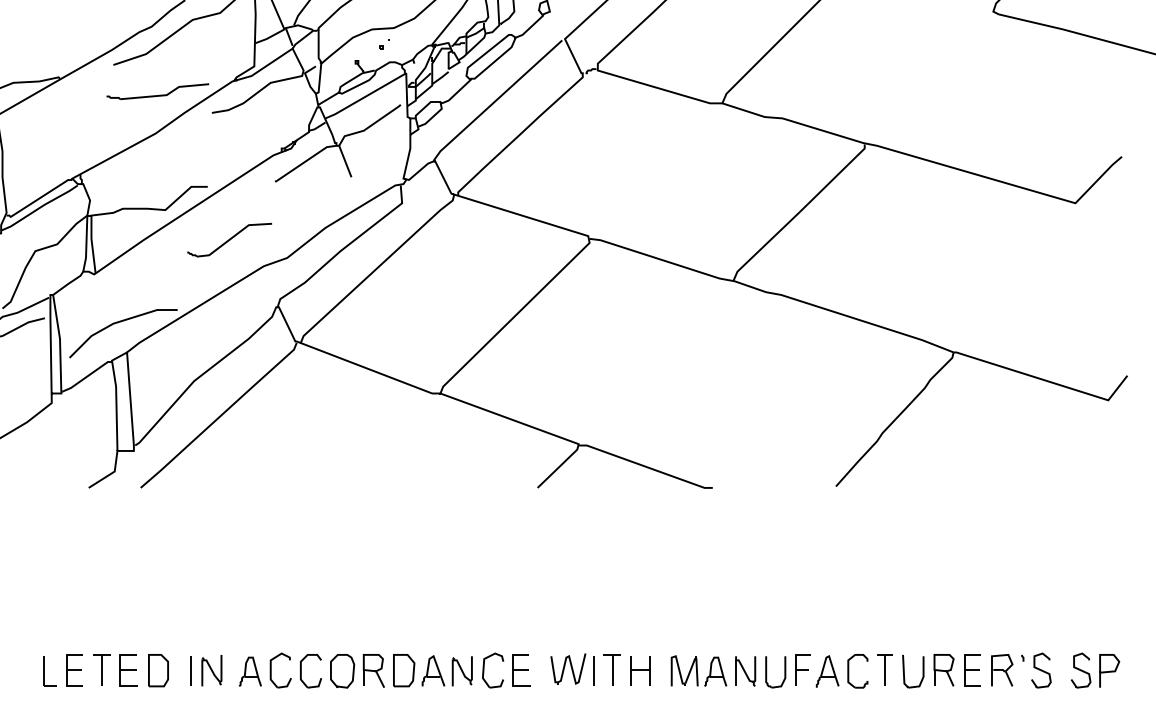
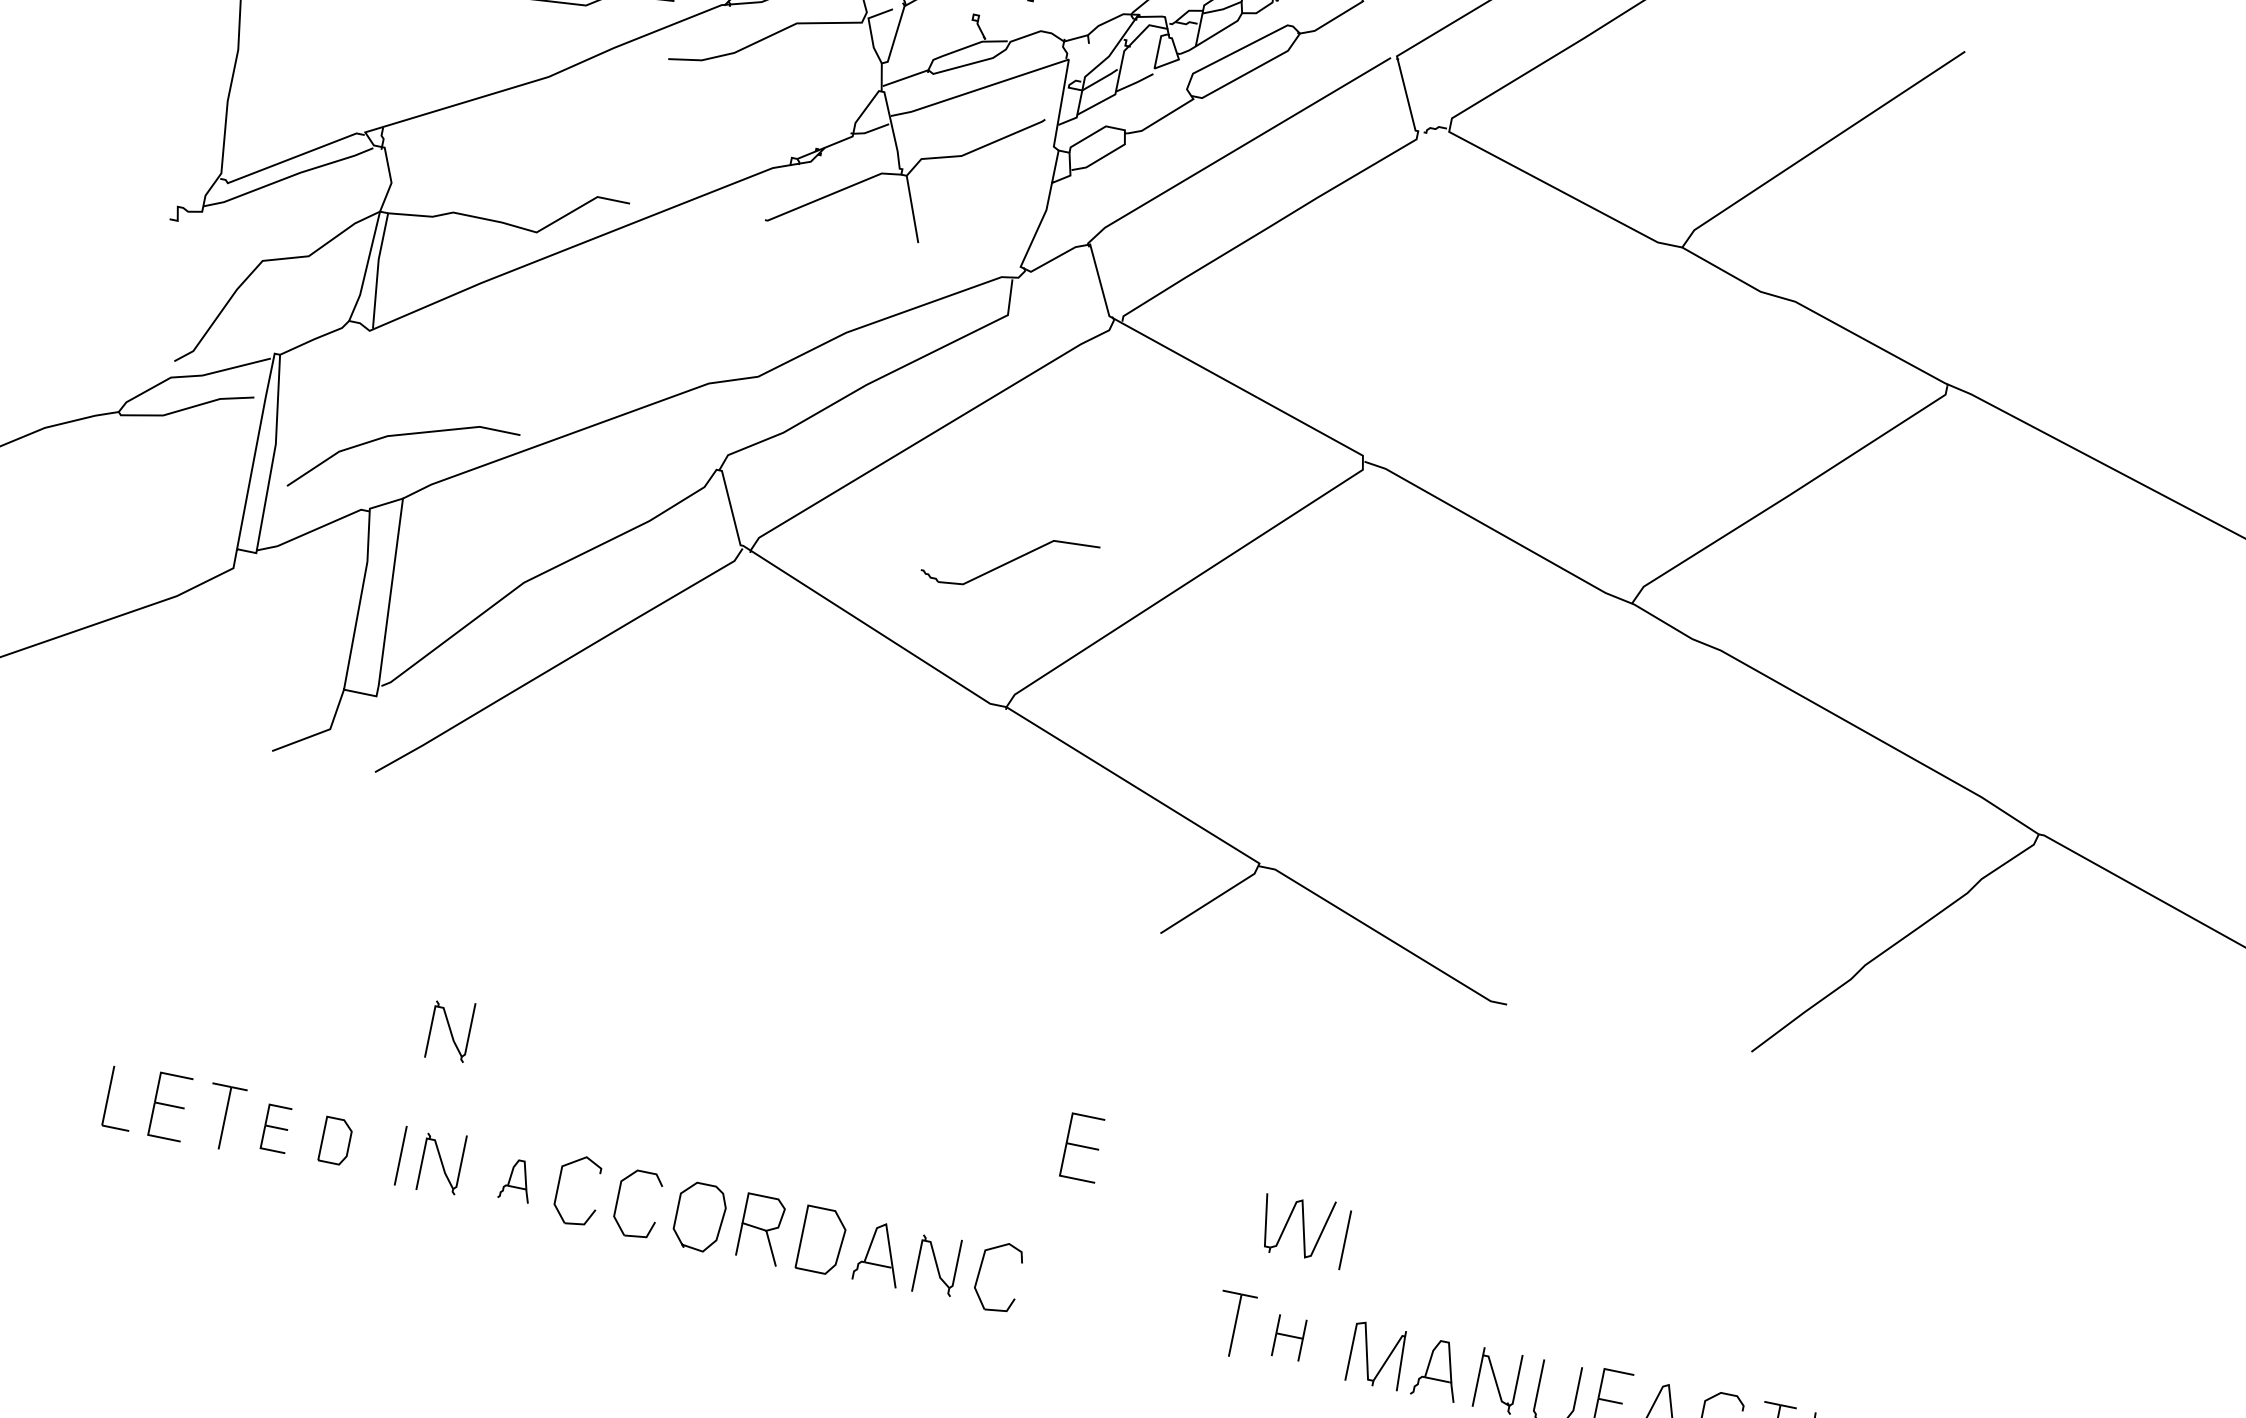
part: (229, 239) -> (1009, 561), moved
part: (202, 605) -> (449, 1030), added
part: (572, 669) -> (1303, 1228), moved
part: (128, 670) -> (276, 1128), size x0.7
part: (158, 670) -> (336, 1140), size x0.7
part: (521, 670) -> (1083, 1147), moved
part: (640, 670) -> (1289, 1336), size x0.7
part: (249, 671) -> (515, 1179), size x0.7

